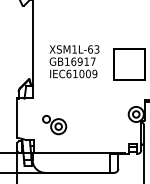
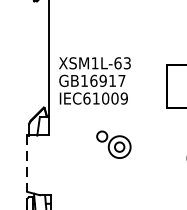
text: (74, 61) -> (94, 80), moved
line: (17, 118) -> (27, 164), solid -> dashed
part: (54, 125) -> (113, 145), moved

